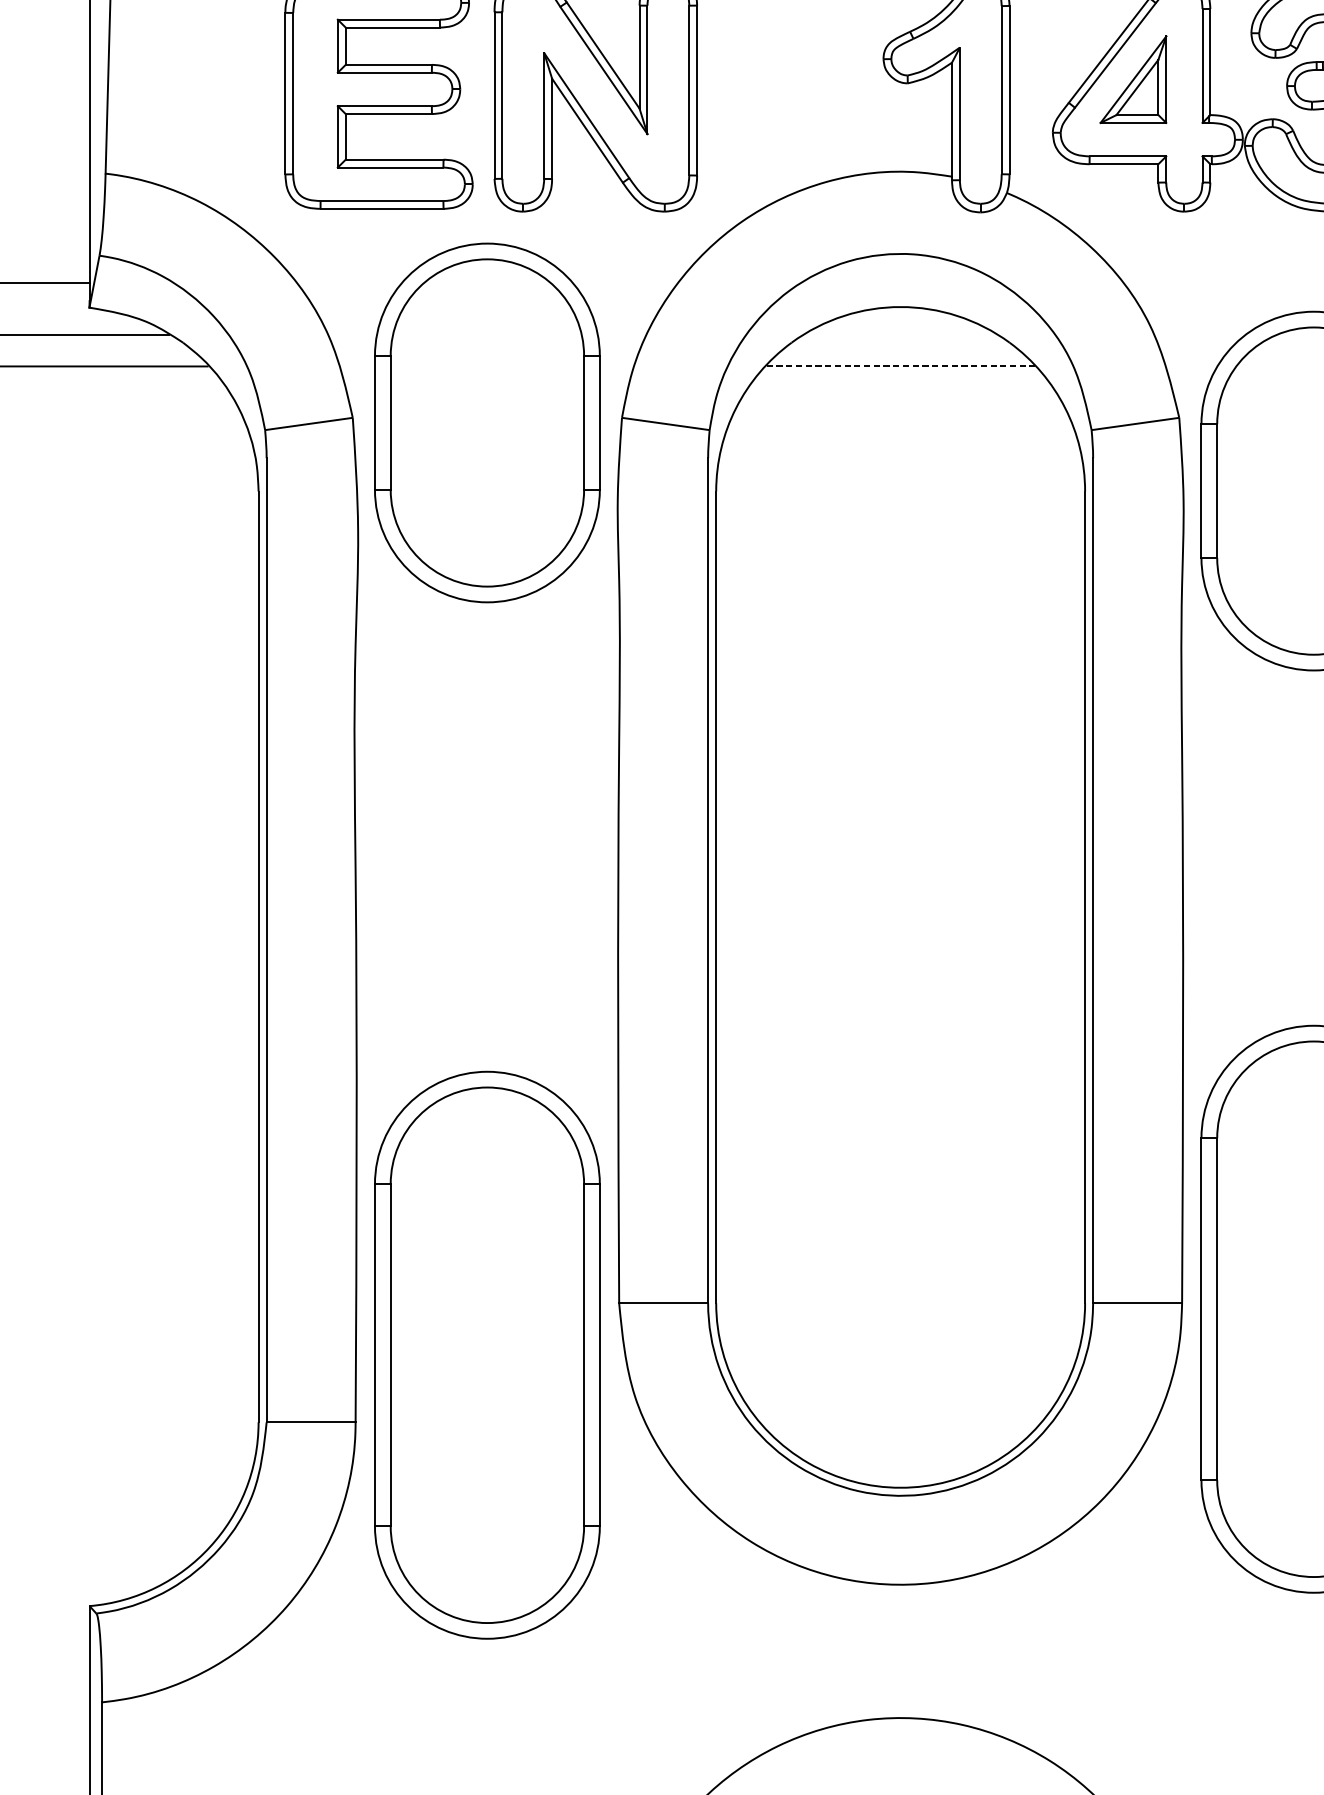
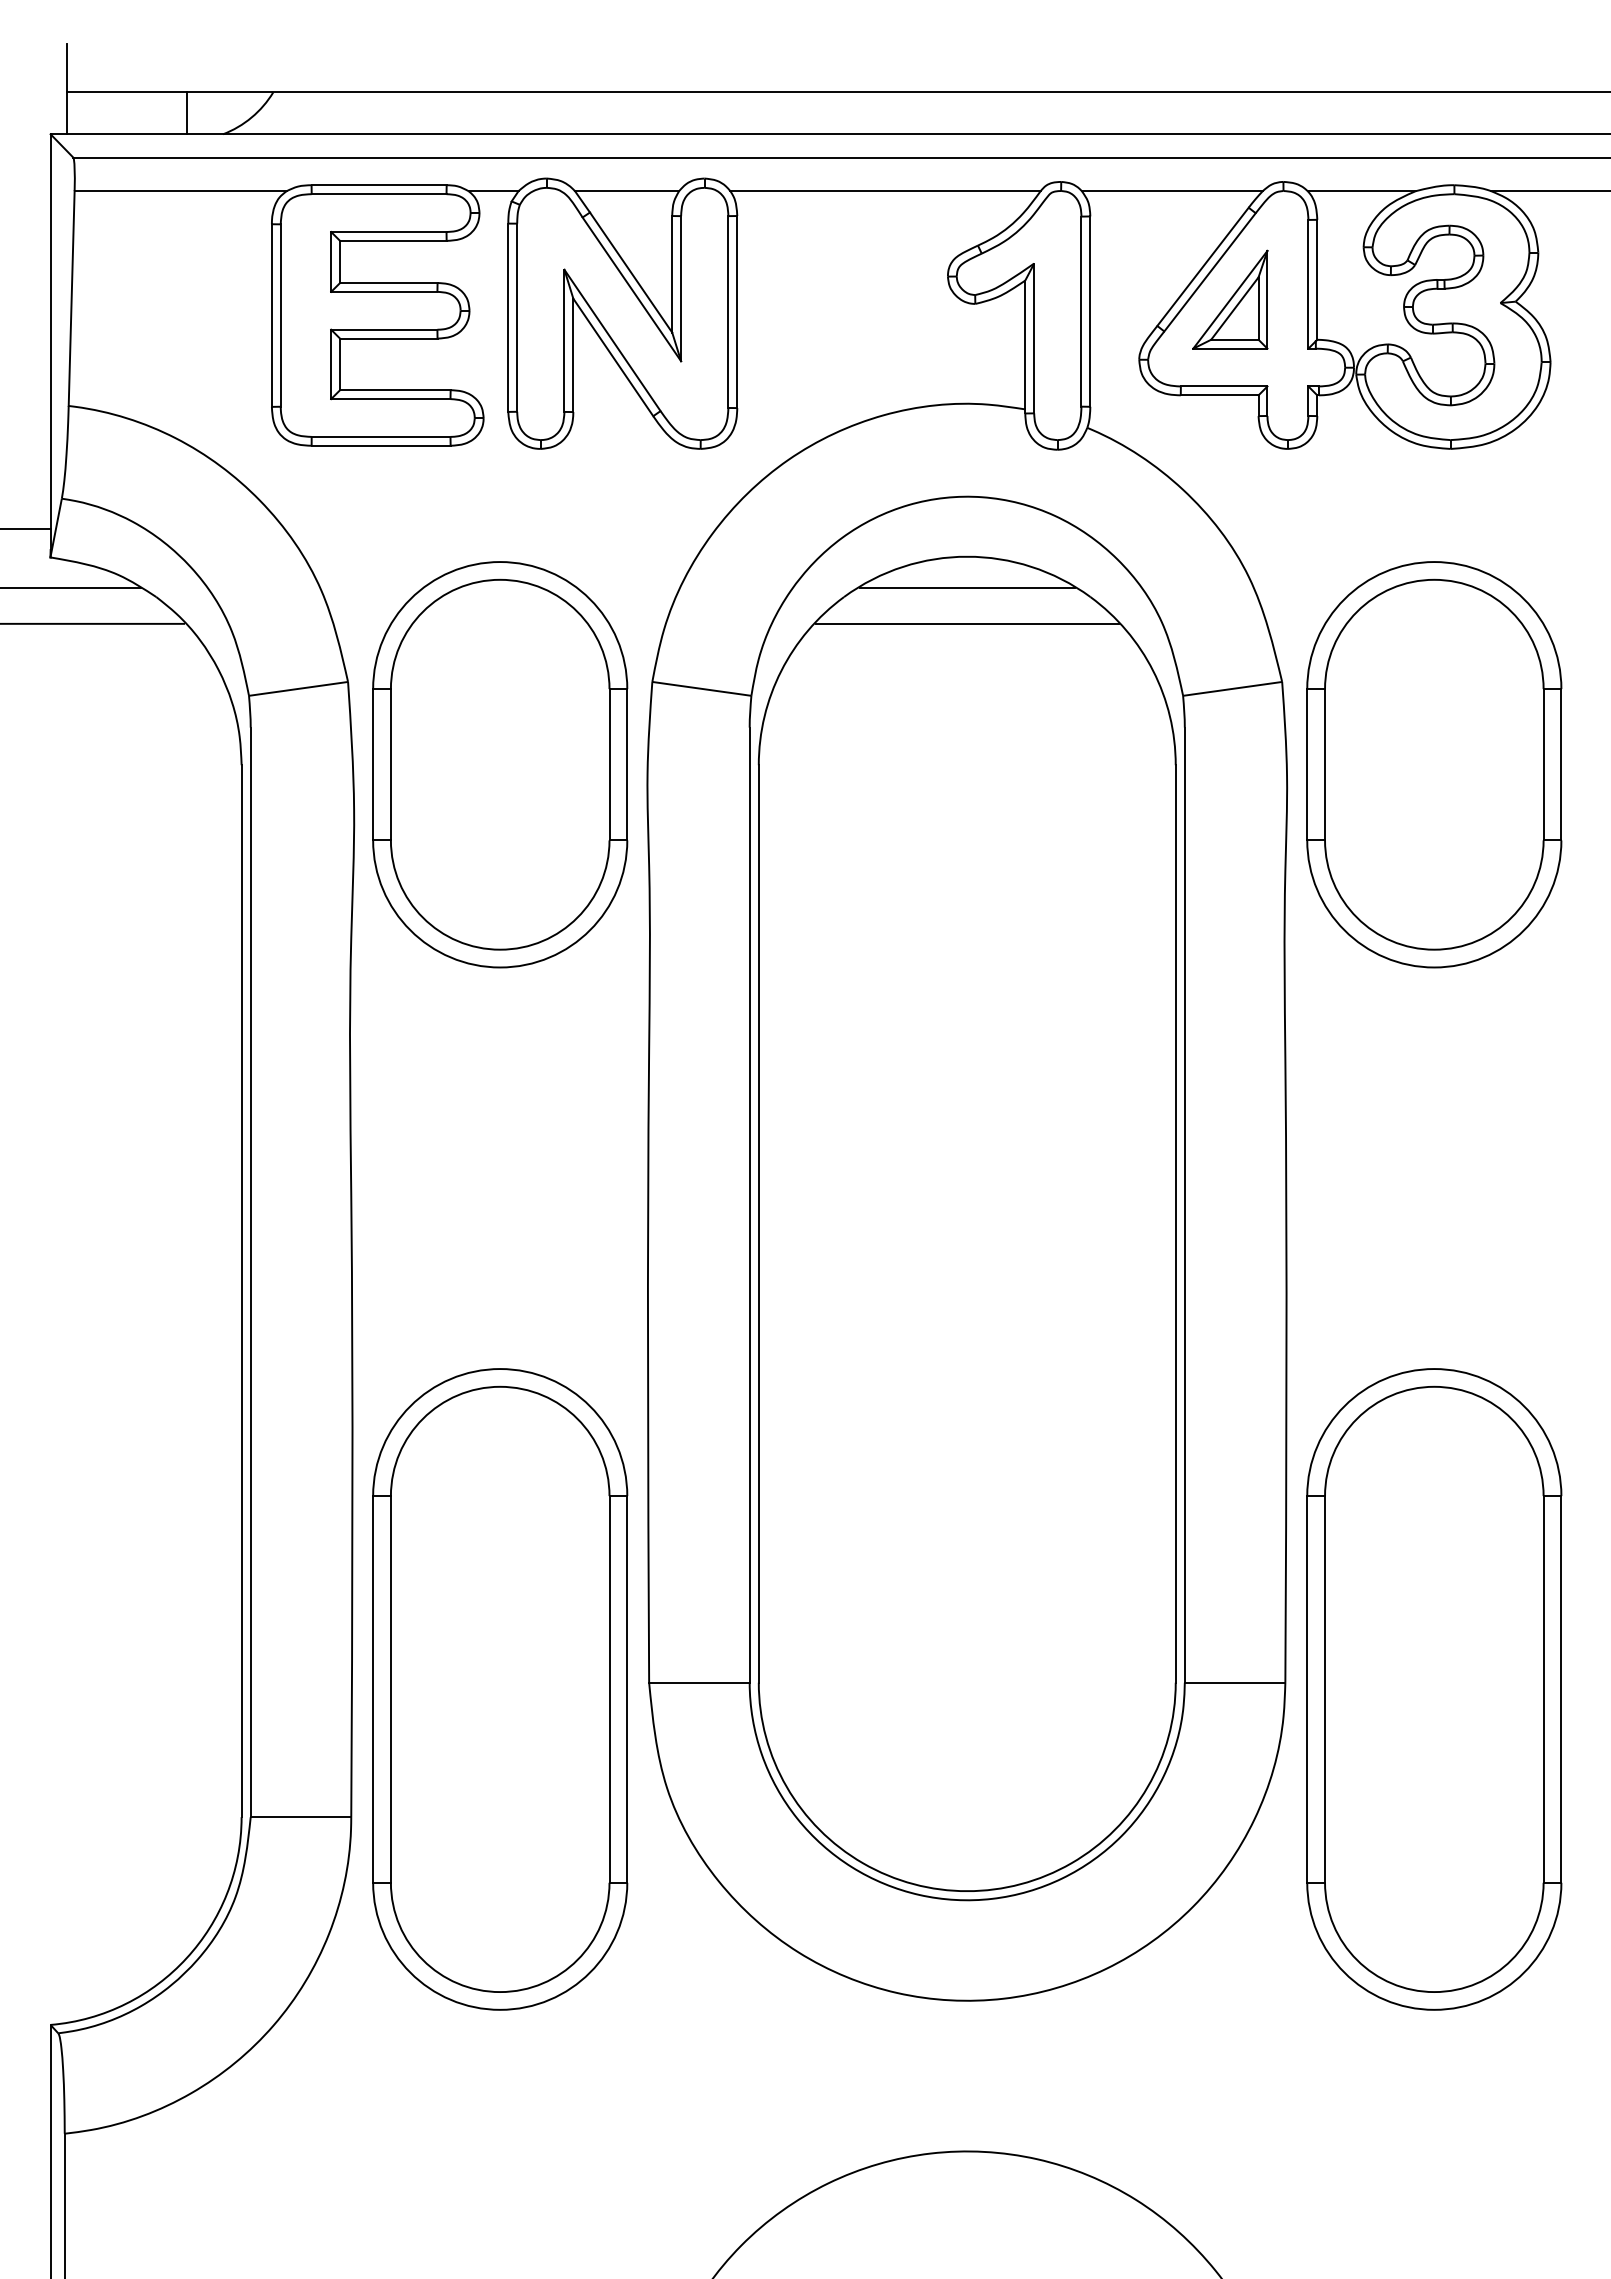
line: (900, 335) -> (967, 588), added
line: (900, 366) -> (967, 623), dashed -> solid
part: (487, 422) -> (500, 764), moved
part: (487, 1355) -> (500, 1689), moved

